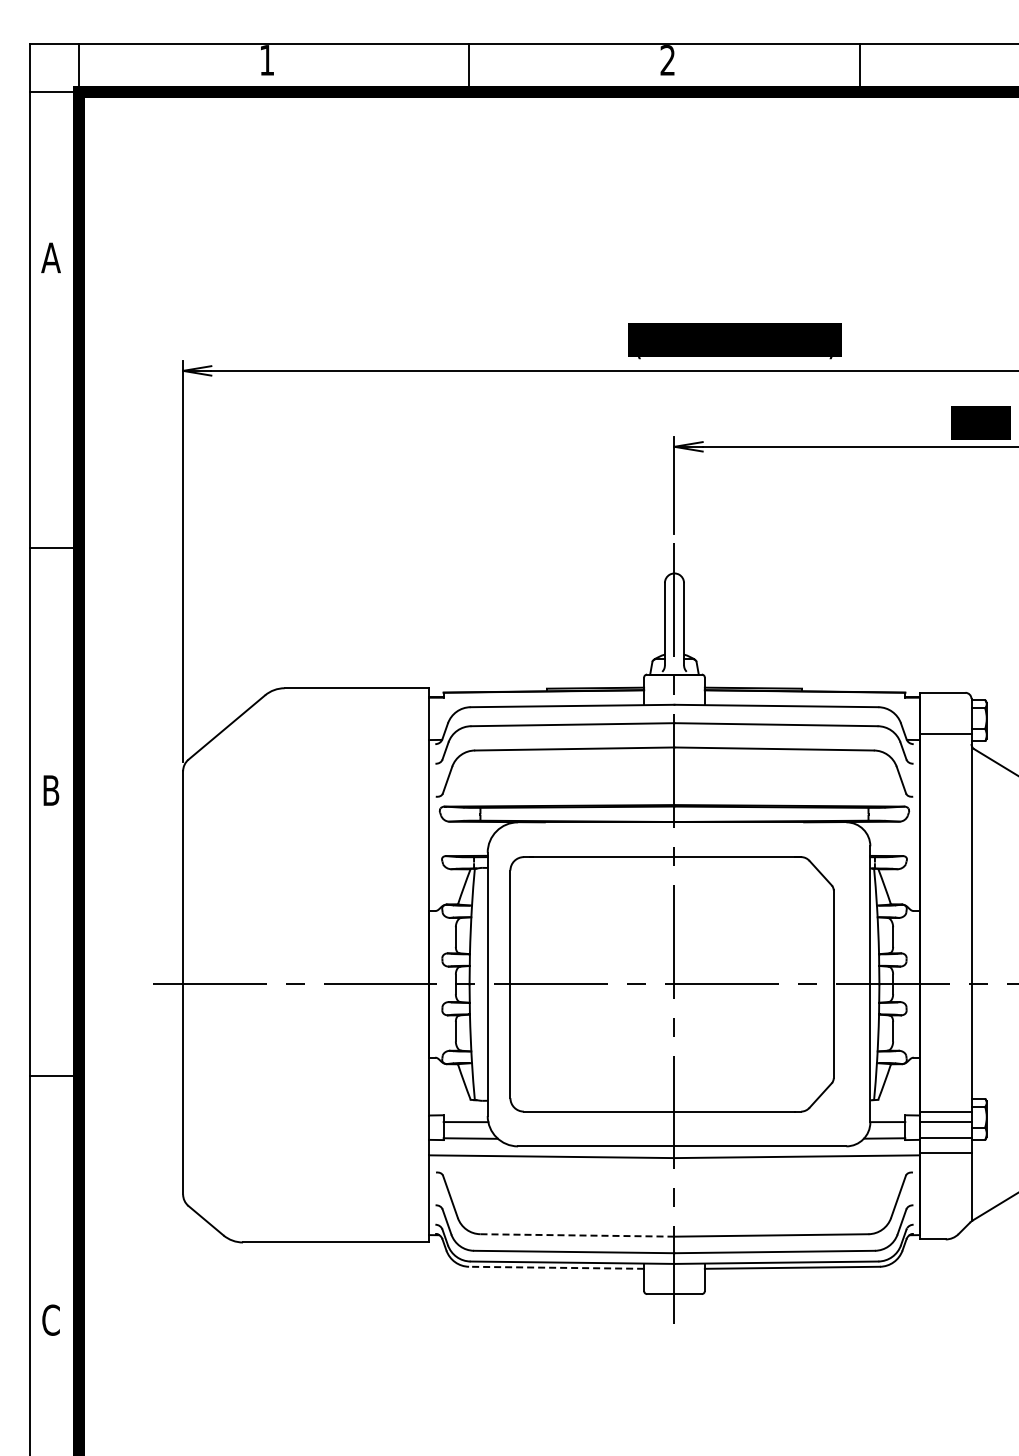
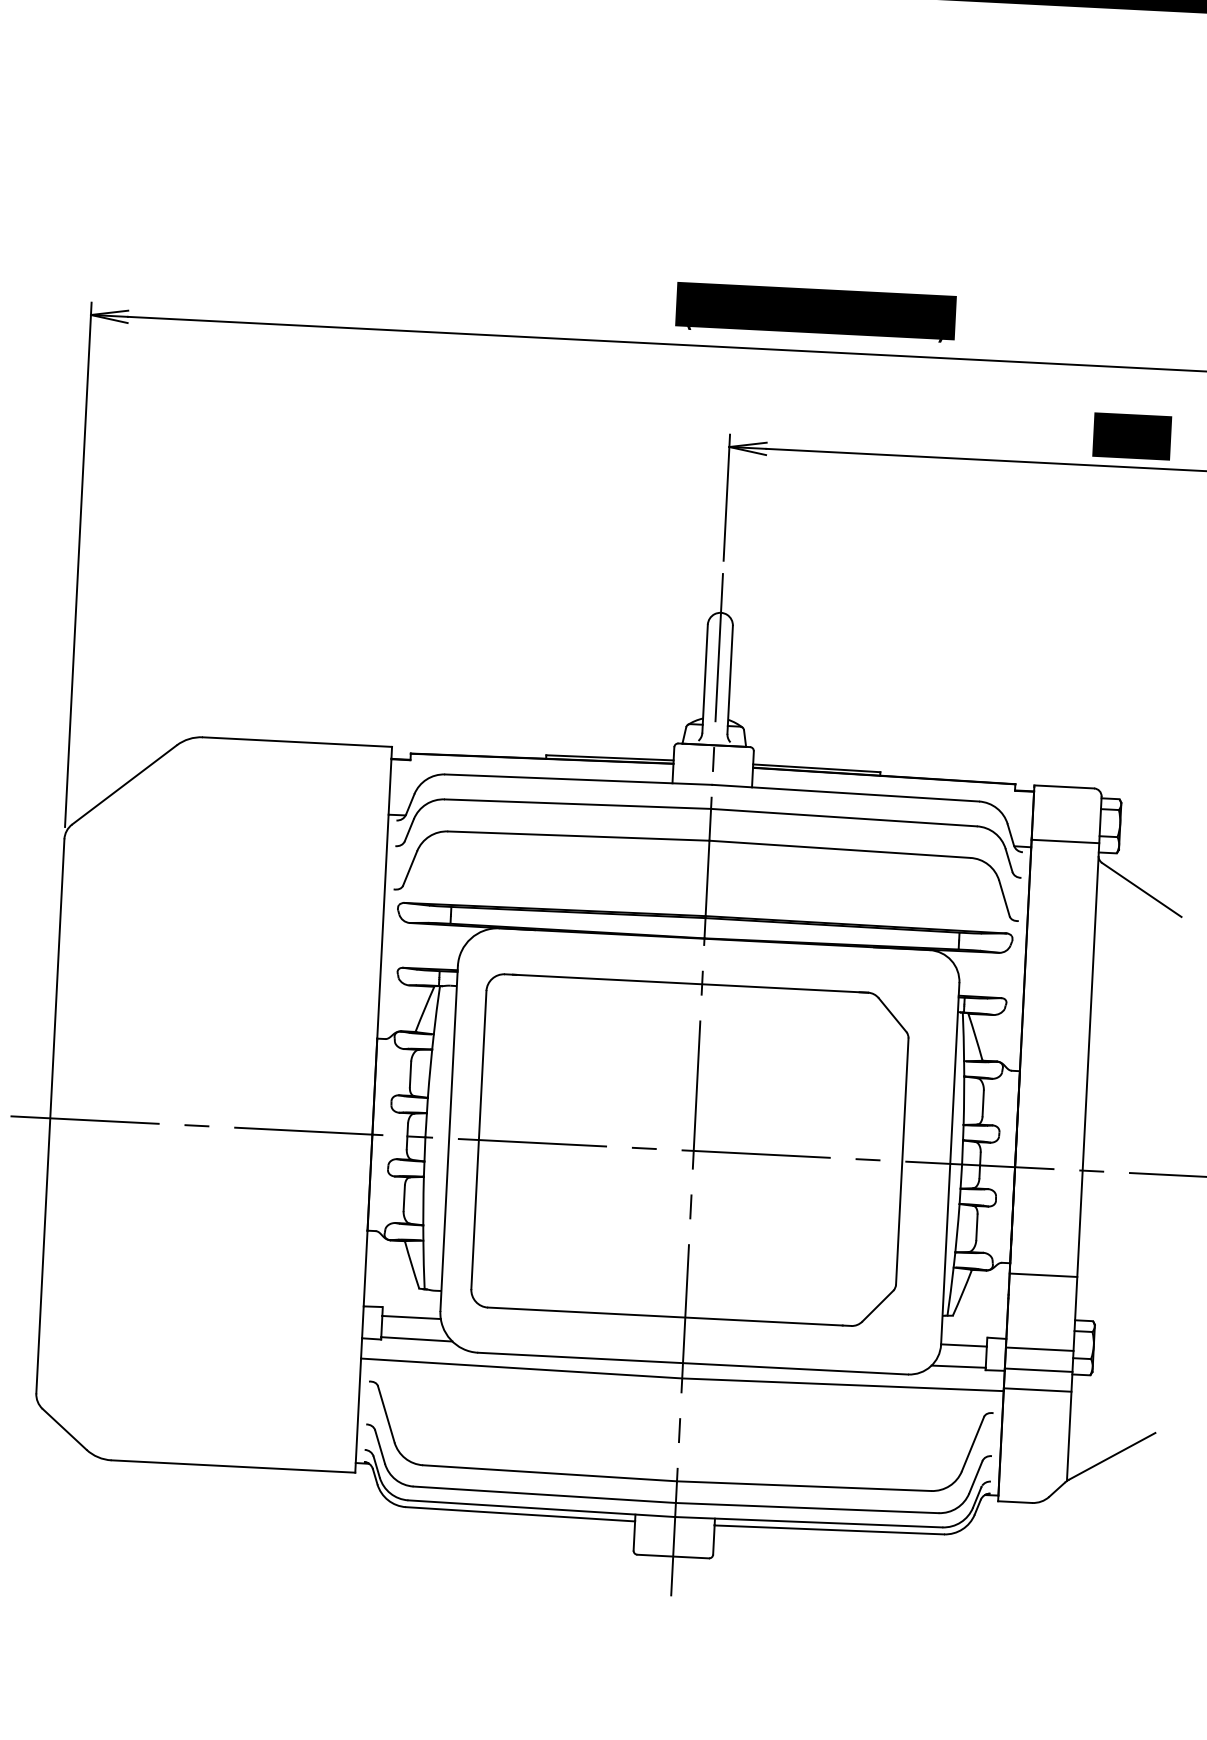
line: (945, 1111) -> (1043, 1275), moved
line: (576, 1235) -> (548, 1473), dashed -> solid
line: (556, 1267) -> (520, 1513), dashed -> solid

